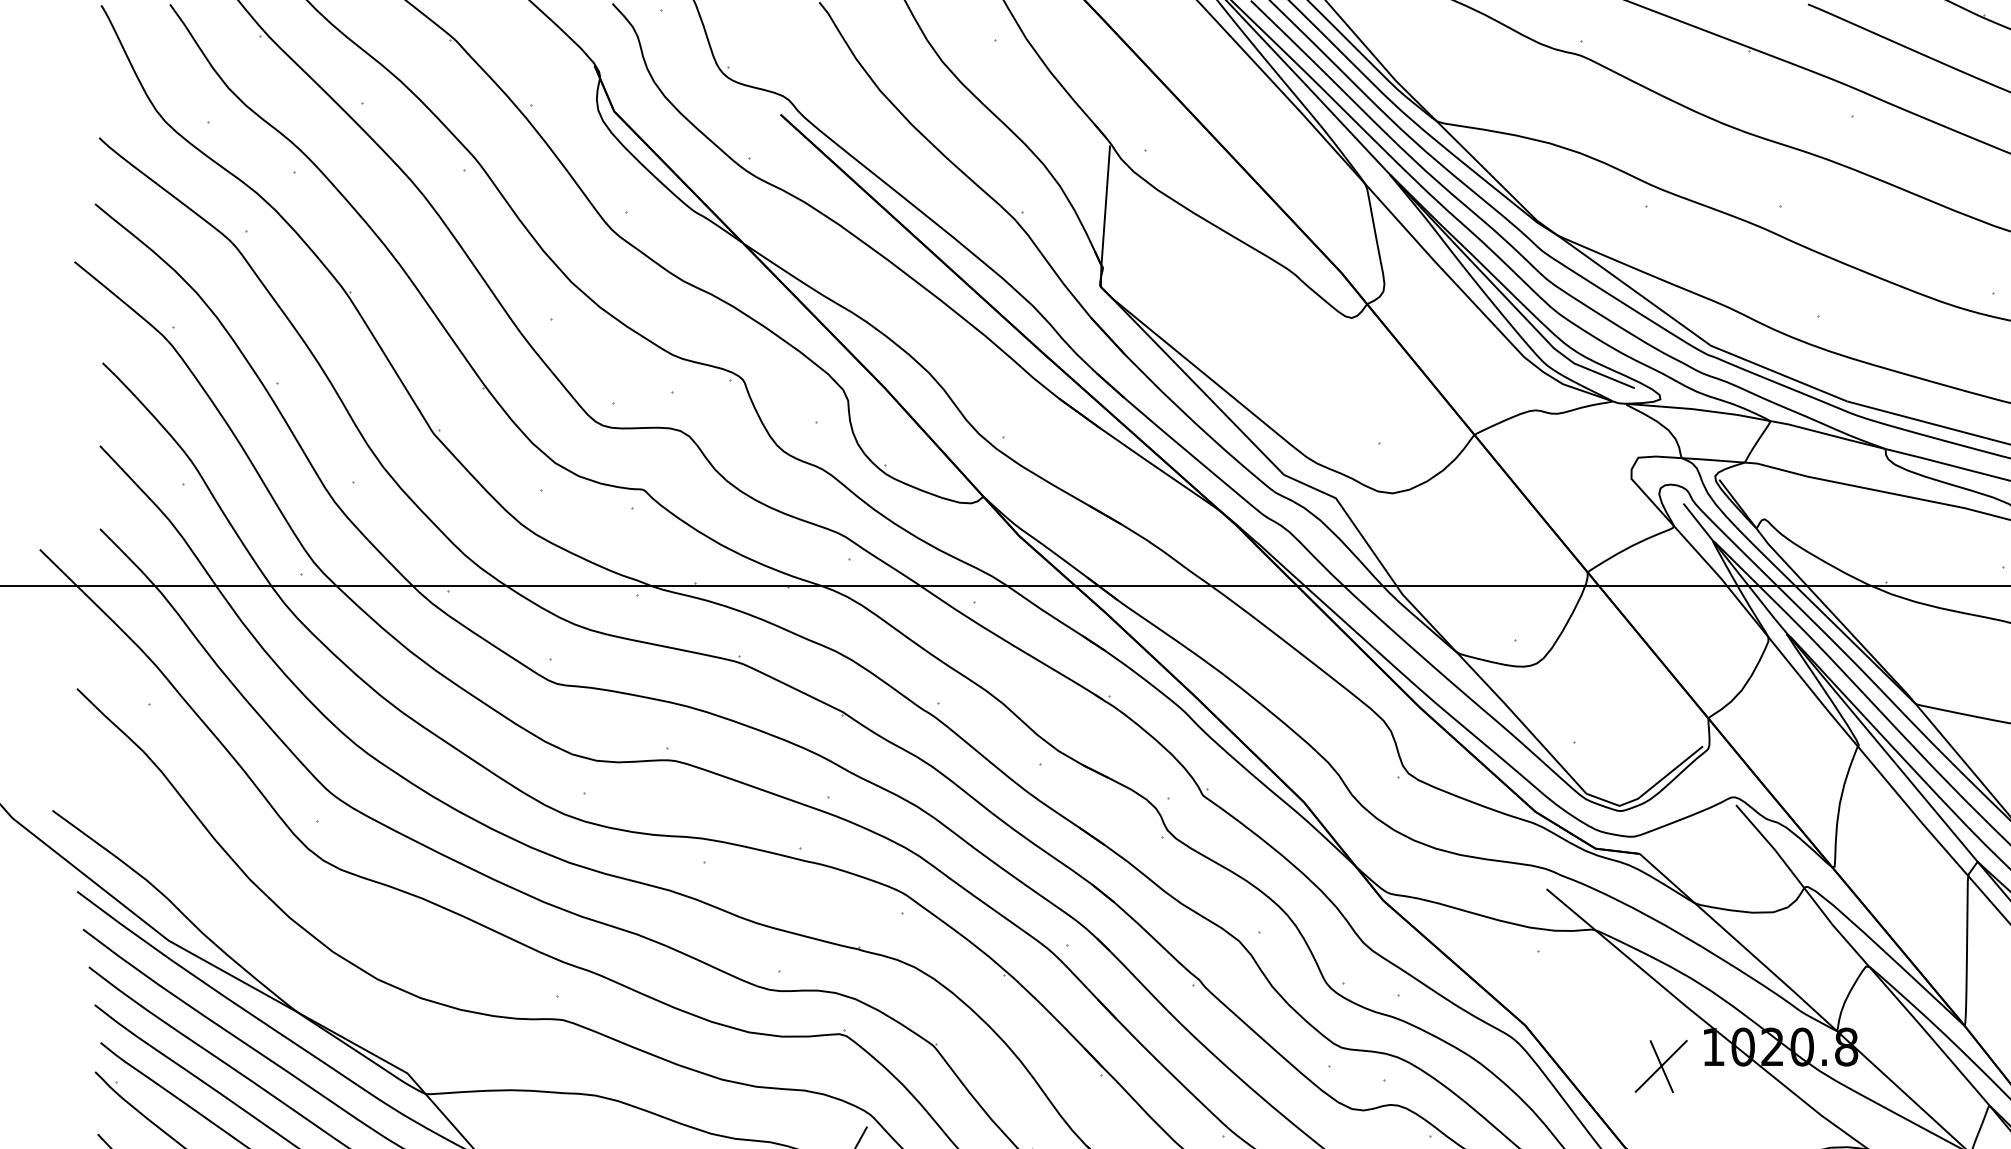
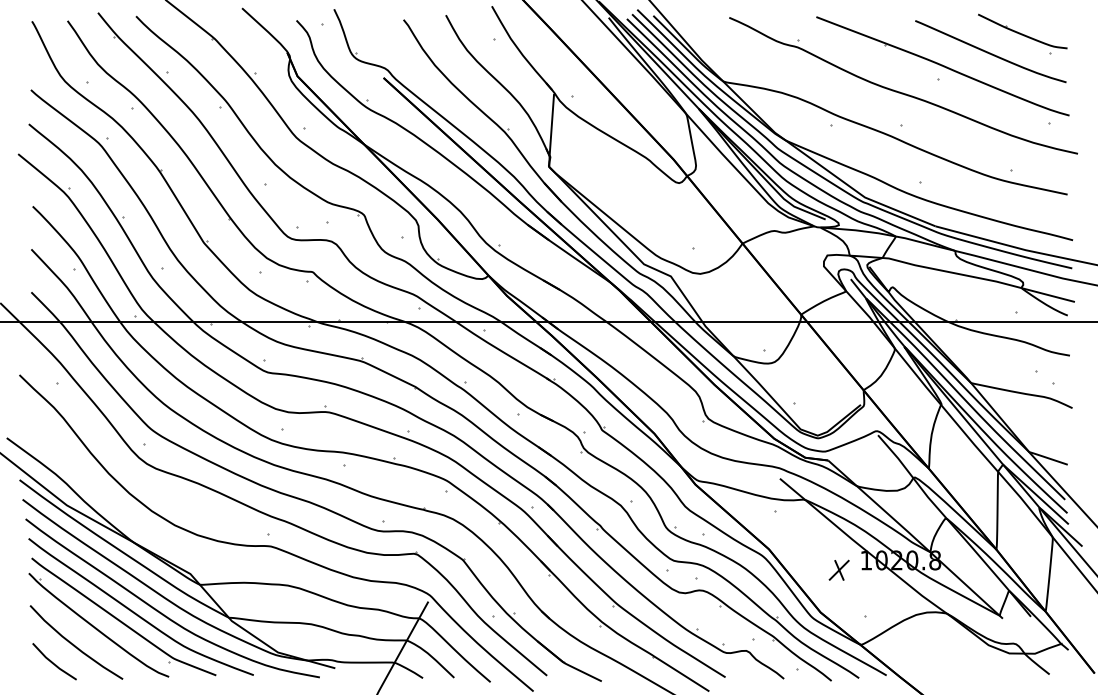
part: (1659, 1064) -> (838, 569), size x0.71

